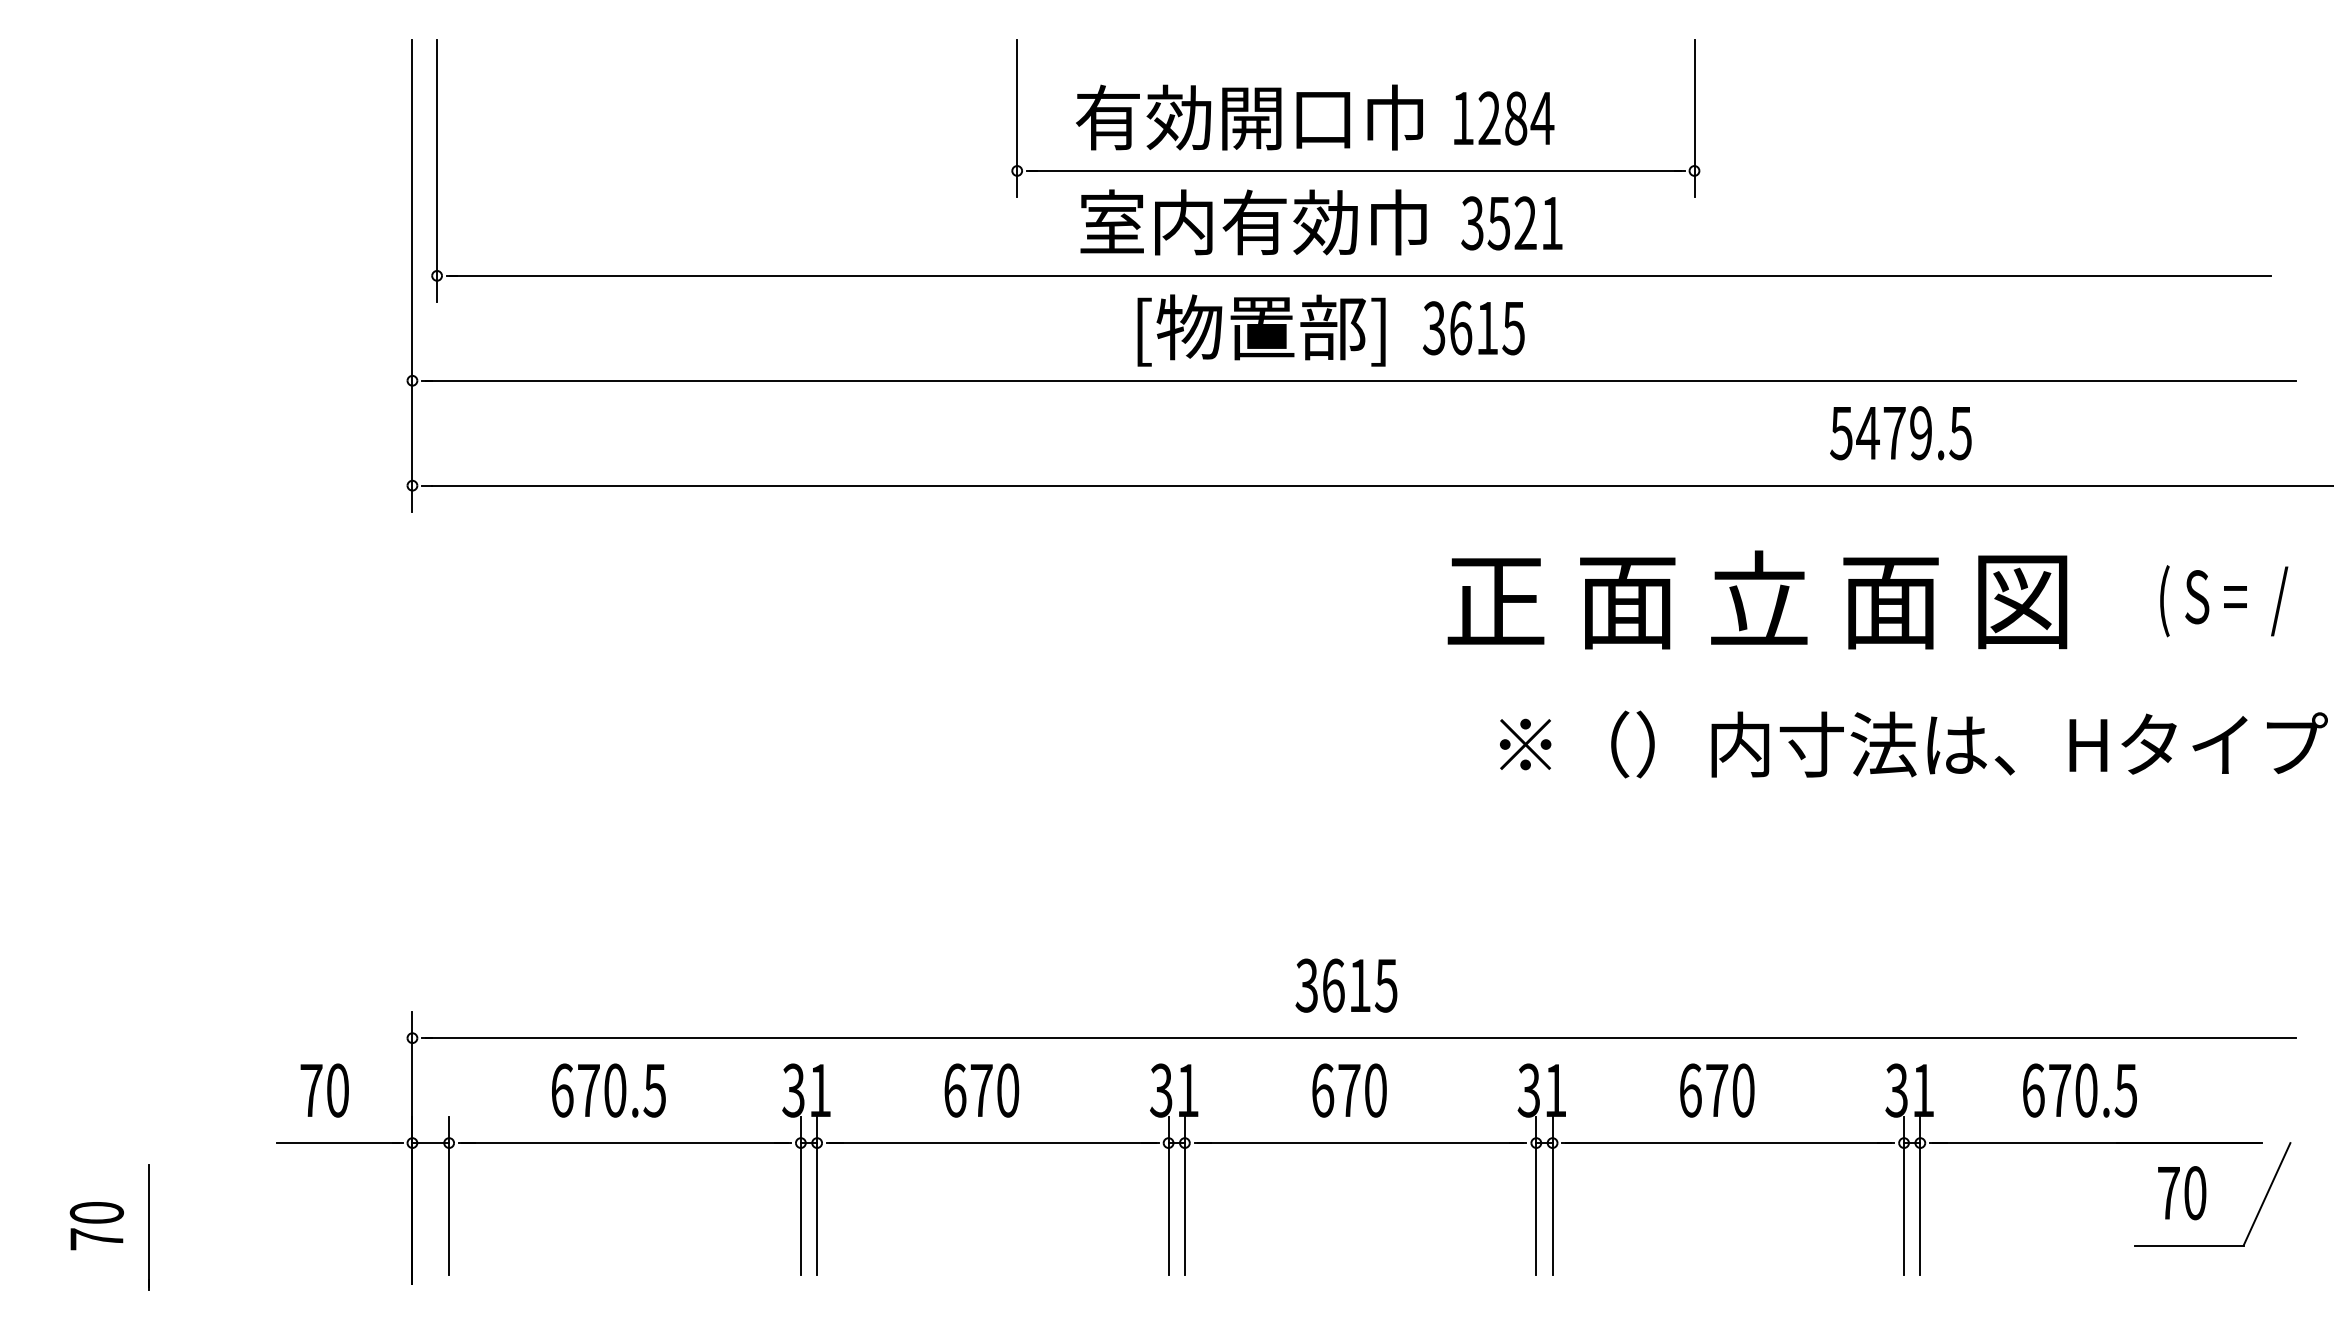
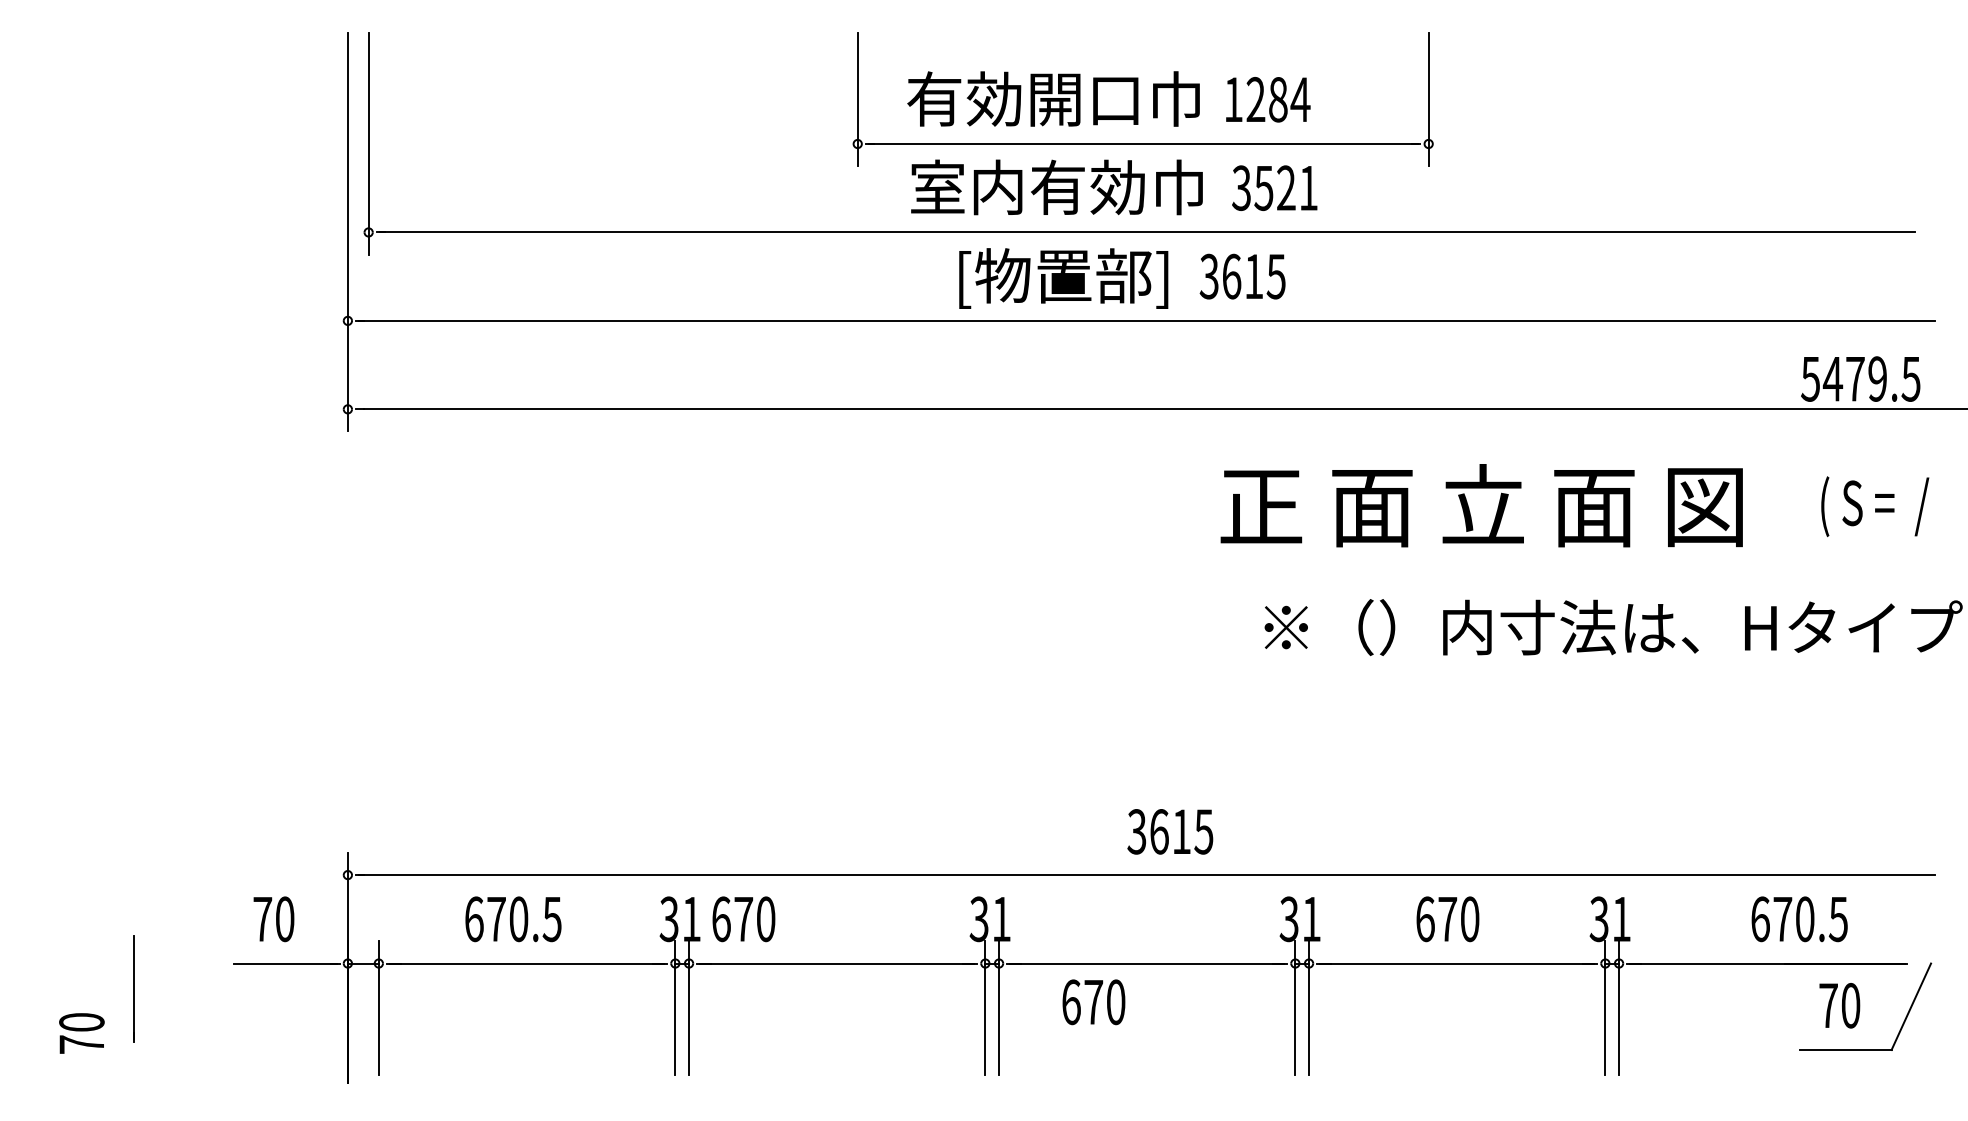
text: (1900, 432) -> (1860, 378), moved
text: (1346, 985) -> (1170, 831), moved
text: (981, 1090) -> (743, 919), moved
text: (1349, 1090) -> (1093, 1002), moved
text: (2079, 1090) -> (1799, 919), moved
line: (148, 1227) -> (133, 988), moved

